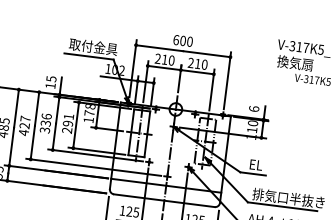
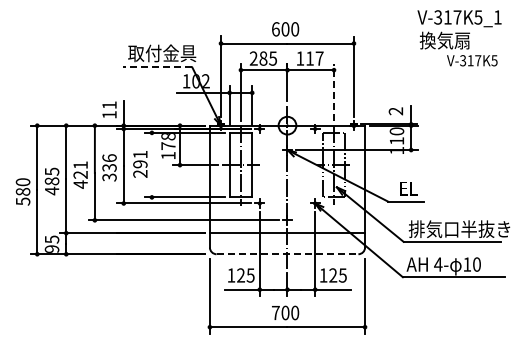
line: (88, 56) -> (157, 67), solid -> dashed
text: (168, 60) -> (268, 58), 210 -> 285
text: (197, 63) -> (309, 58), 210 -> 117
text: (51, 79) -> (109, 105), 15 -> 11
line: (212, 90) -> (334, 92), solid -> dashed
text: (253, 109) -> (395, 111), 6 -> 2
text: (25, 119) -> (80, 165), 427 -> 421
line: (75, 124) -> (151, 164), removed
line: (164, 200) -> (287, 254), solid -> dashed

